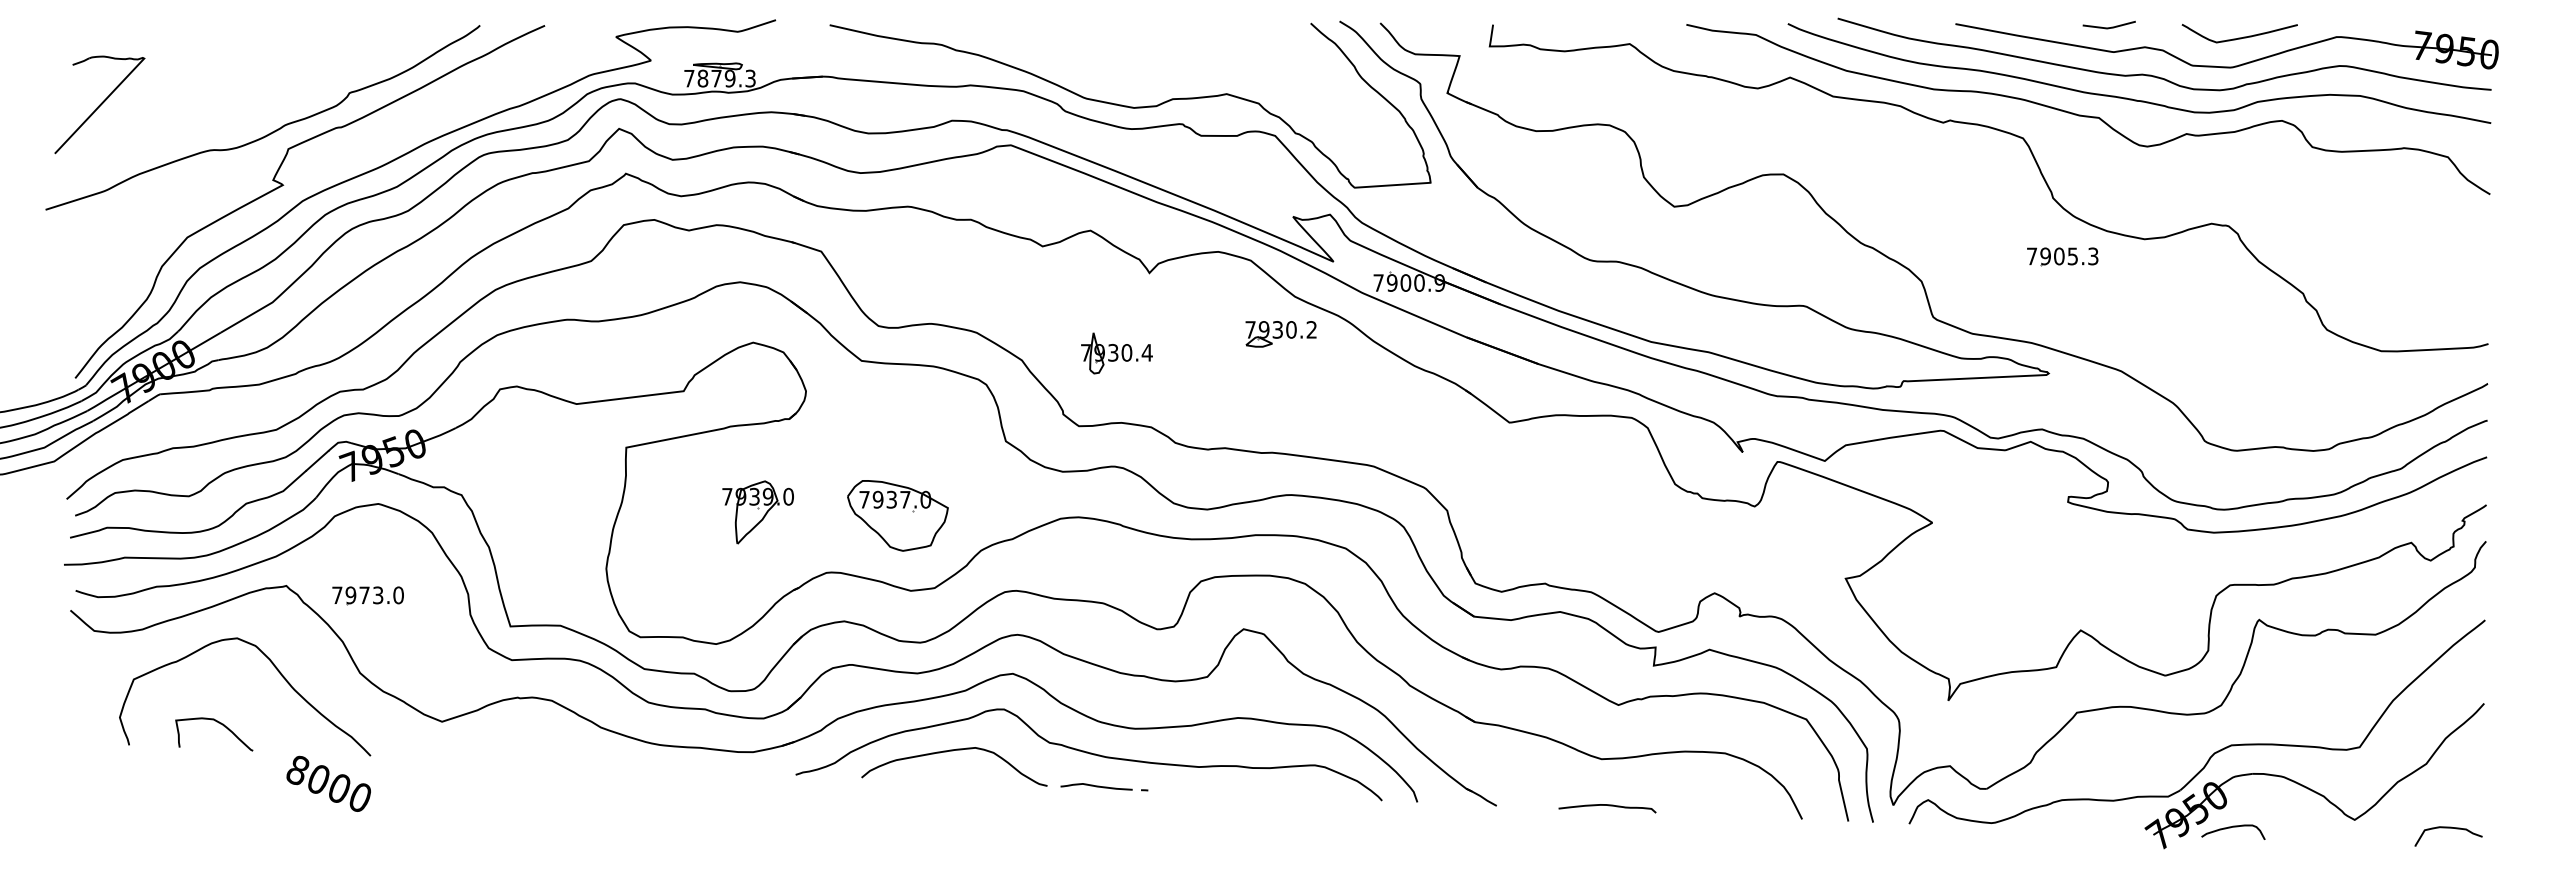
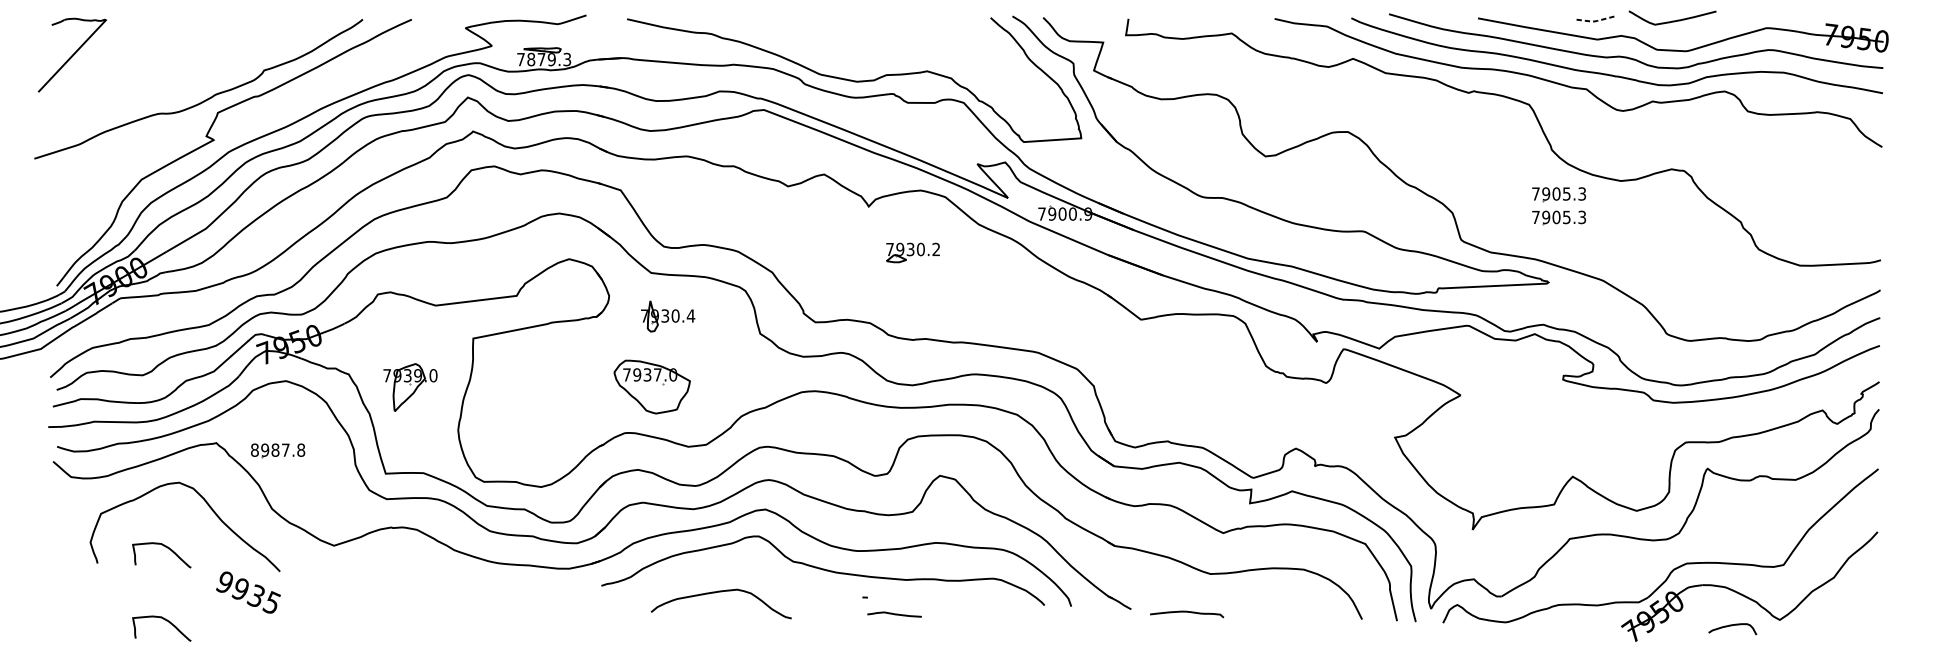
line: (2109, 28) -> (1594, 21), solid -> dashed
curve: (2239, 37) -> (1672, 20), moved
part: (99, 104) -> (72, 54), moved
part: (2062, 287) -> (1558, 217), added
part: (1280, 334) -> (912, 253), moved
part: (1116, 353) -> (667, 316), moved
part: (757, 512) -> (409, 387), moved
part: (897, 515) -> (651, 386), moved
text: (367, 595) -> (277, 450), 7973.0 -> 8987.8
curve: (953, 751) -> (720, 592), moved
text: (328, 784) -> (248, 593), 8000 -> 9935
curve: (1096, 786) -> (894, 614), moved
curve: (1608, 806) -> (1187, 612), moved
curve: (220, 821) -> (166, 621), added
curve: (2233, 827) -> (1732, 625), moved
curve: (2448, 828) -> (1850, 626), removed

